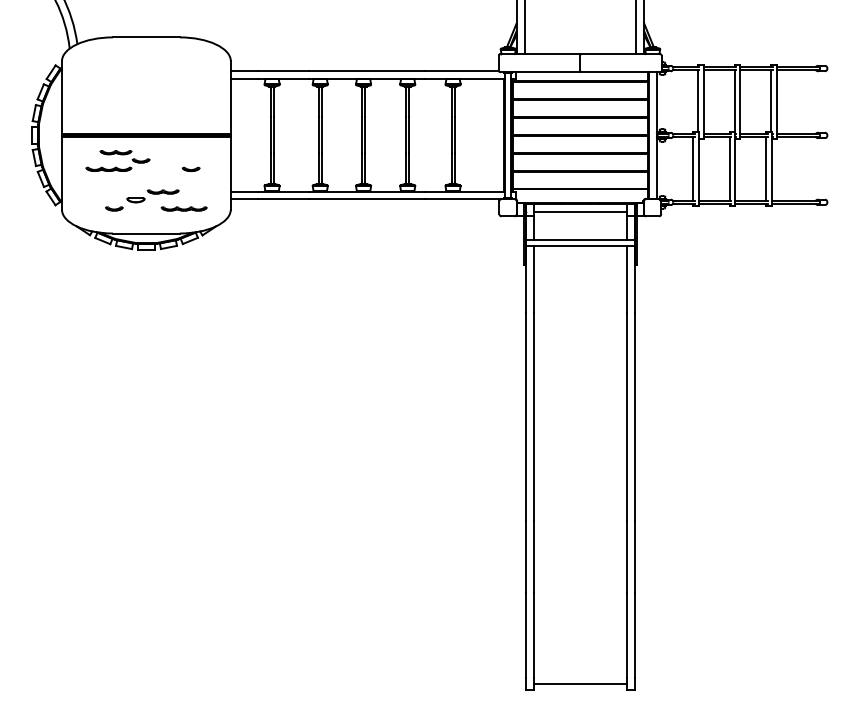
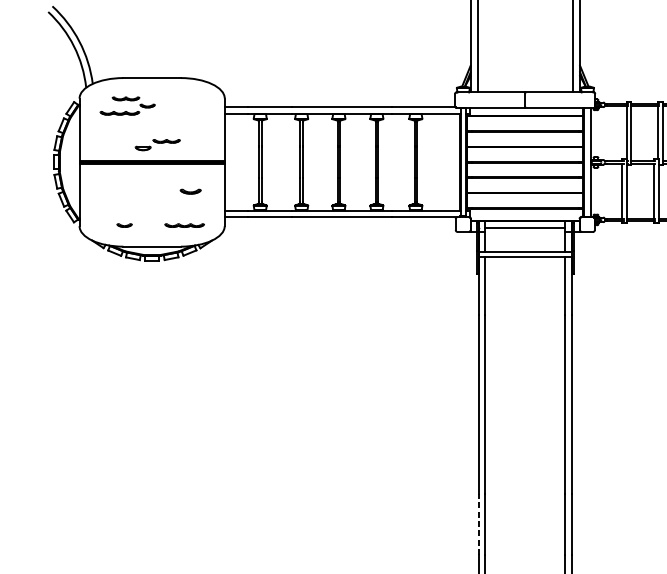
part: (117, 160) -> (127, 105), moved
part: (190, 168) -> (190, 190), size x1.4
part: (152, 196) -> (157, 145), moved
line: (526, 556) -> (479, 524), solid -> dashed

